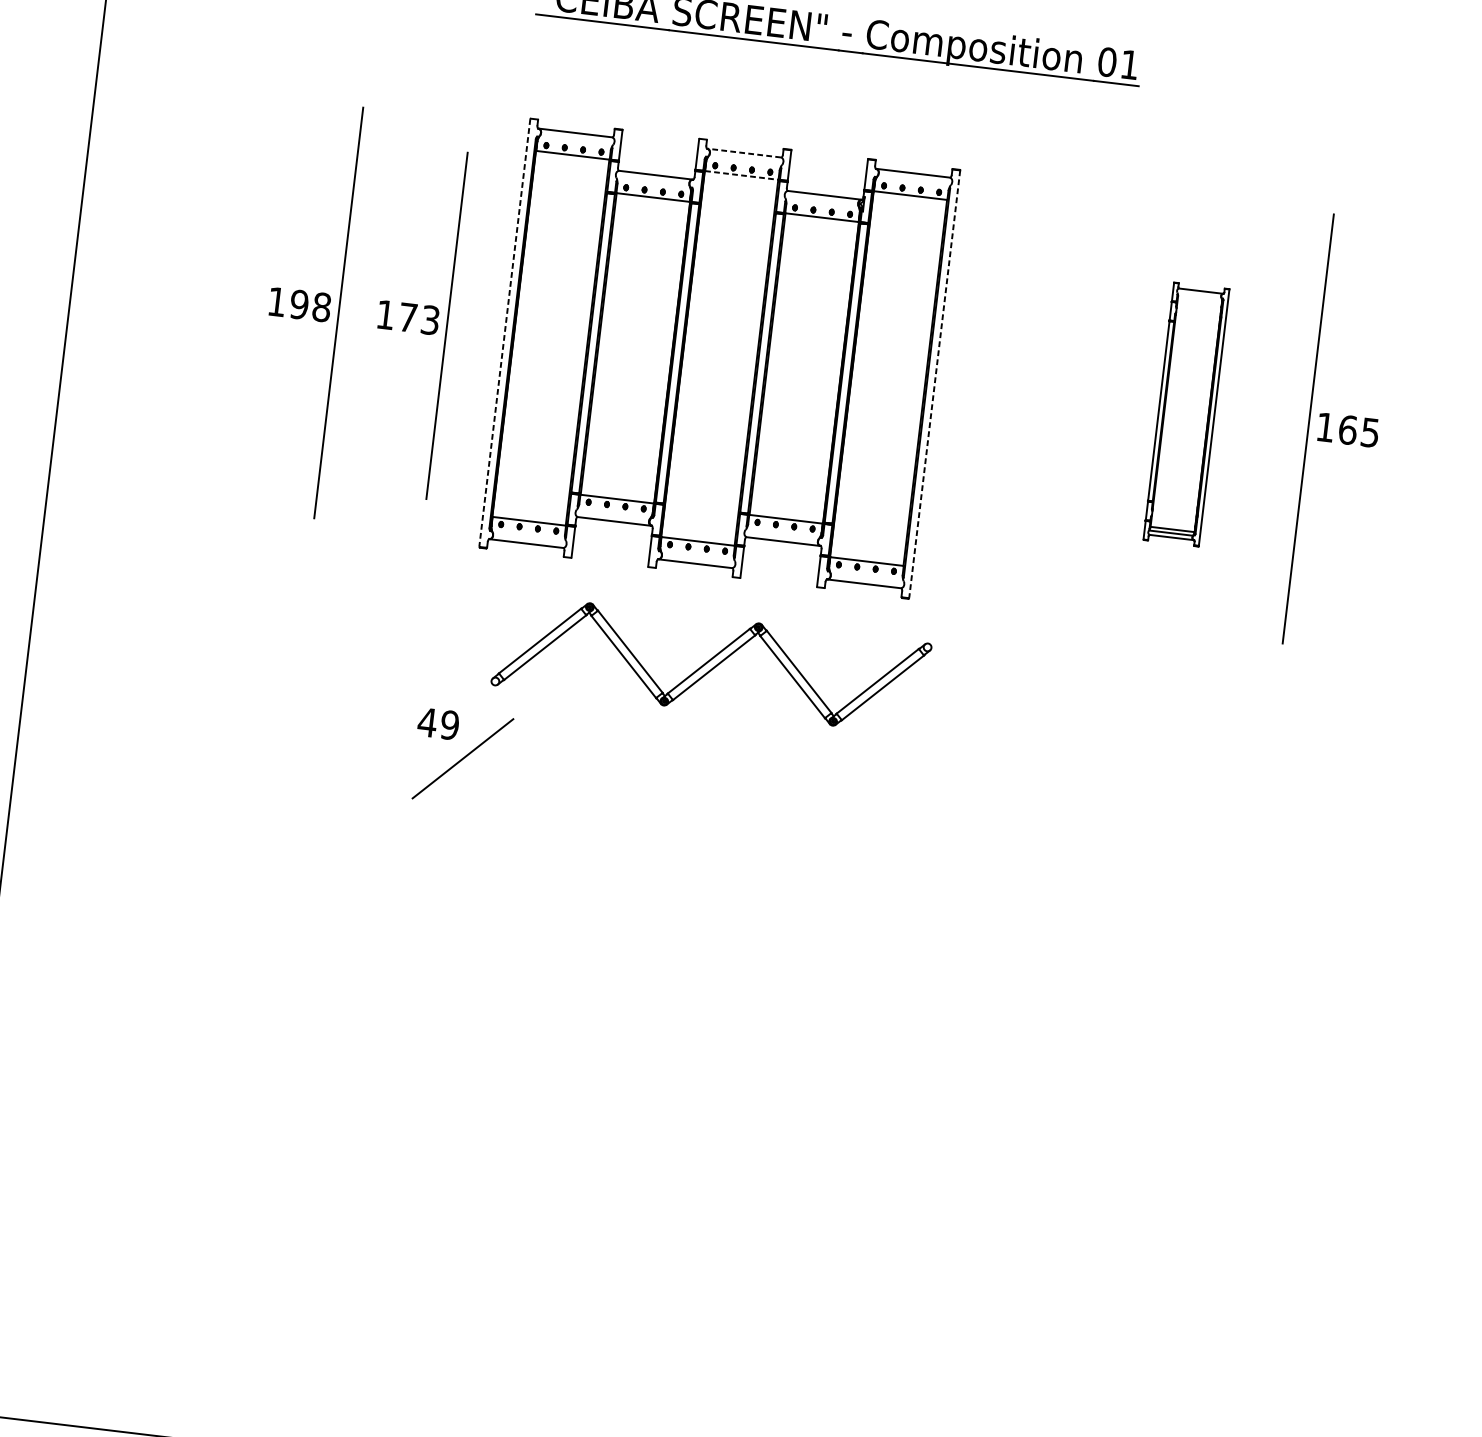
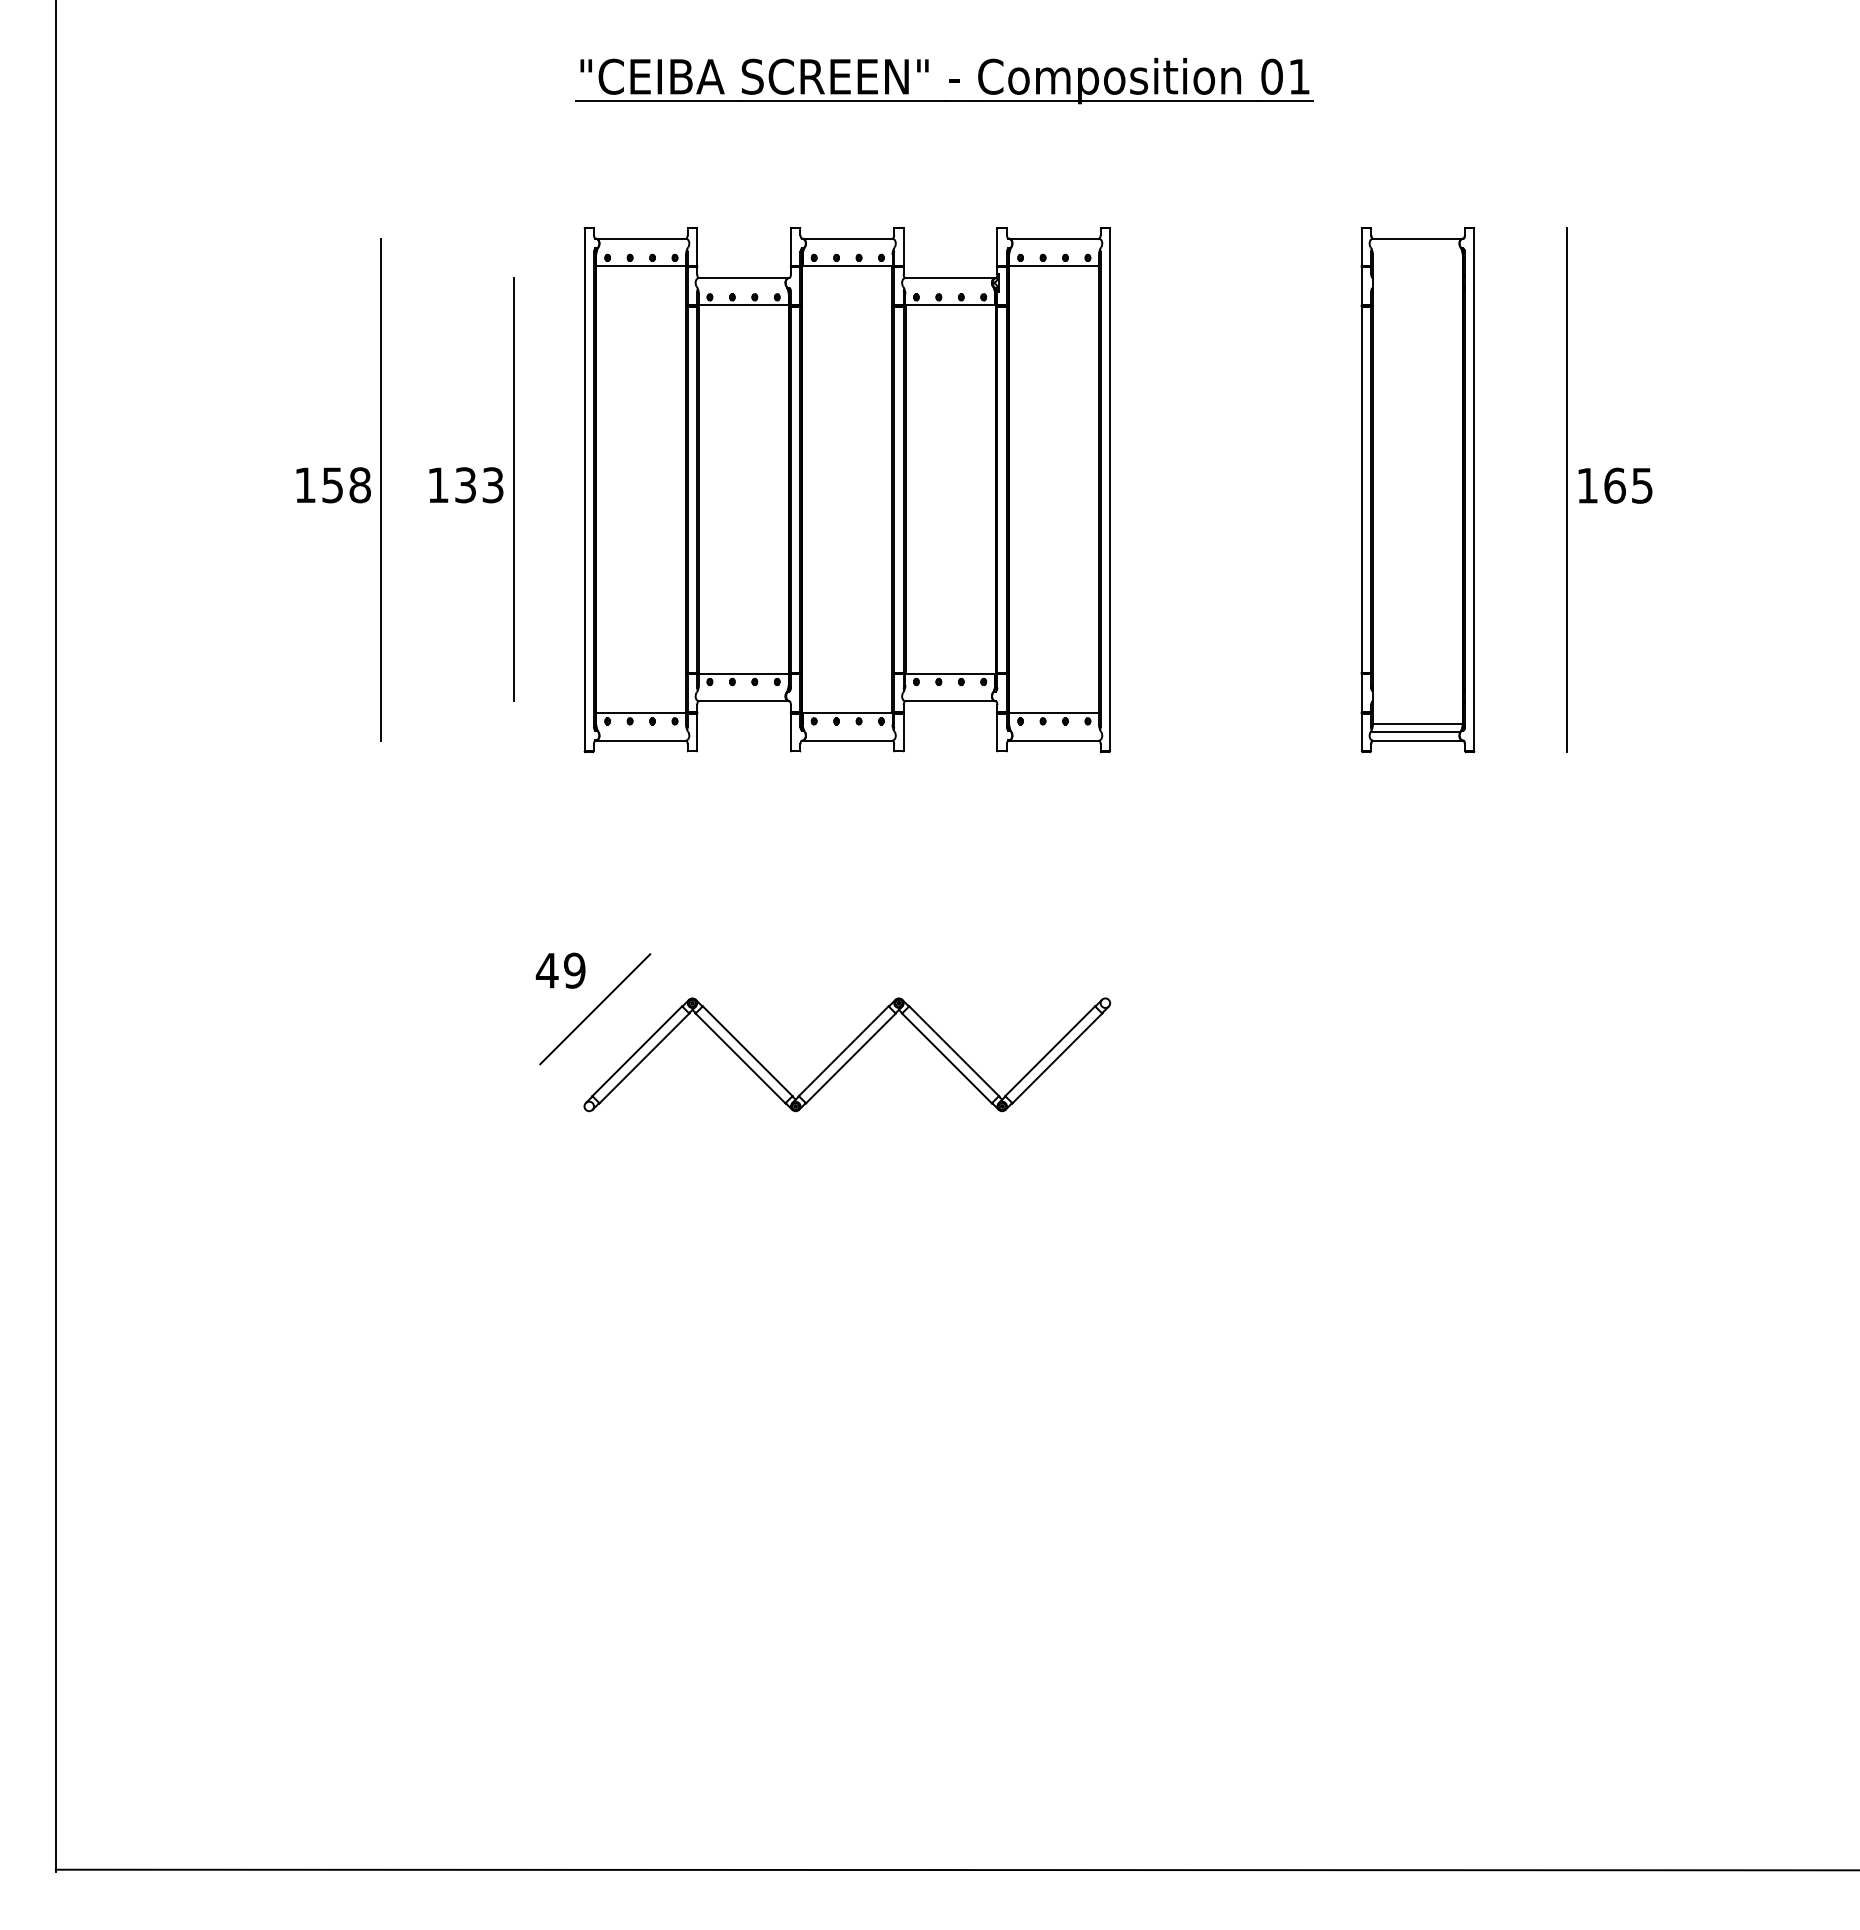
line: (744, 153) -> (847, 238), dashed -> solid
line: (741, 175) -> (847, 265), dashed -> solid
text: (299, 304) -> (332, 485), 198 -> 158
text: (407, 317) -> (465, 485), 173 -> 133
line: (504, 333) -> (584, 490), dashed -> solid
line: (934, 384) -> (1110, 490), dashed -> solid
part: (1185, 414) -> (1417, 490), size x1.67
part: (711, 664) -> (847, 1054), moved

